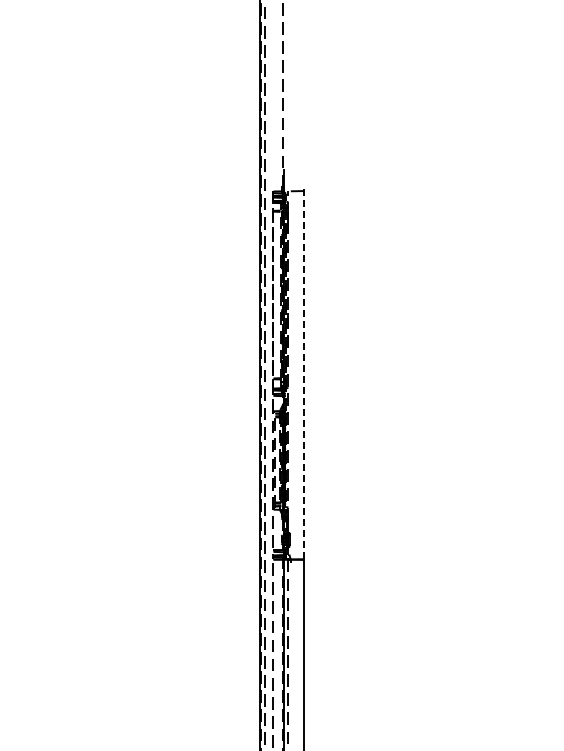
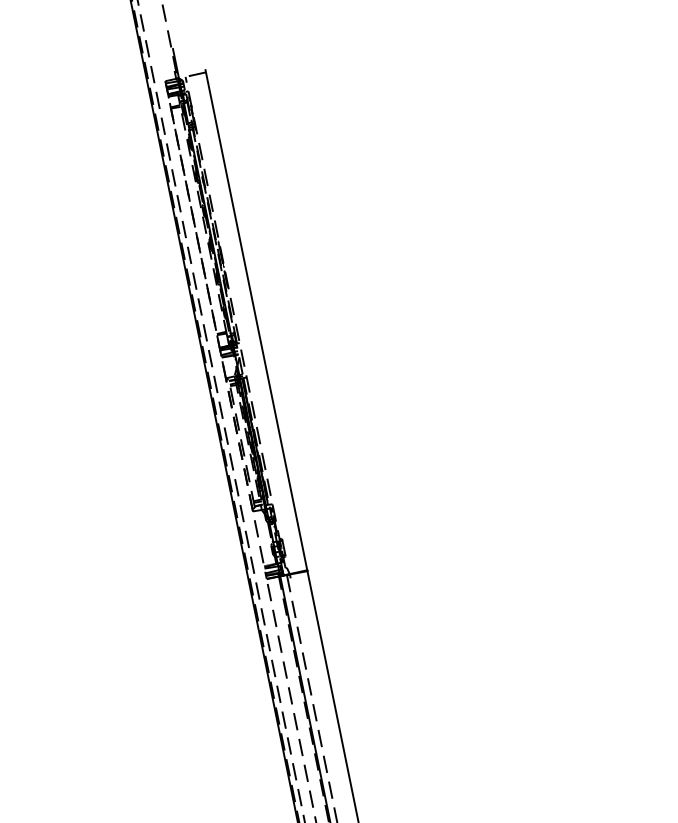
line: (303, 374) -> (256, 320), dashed -> solid

